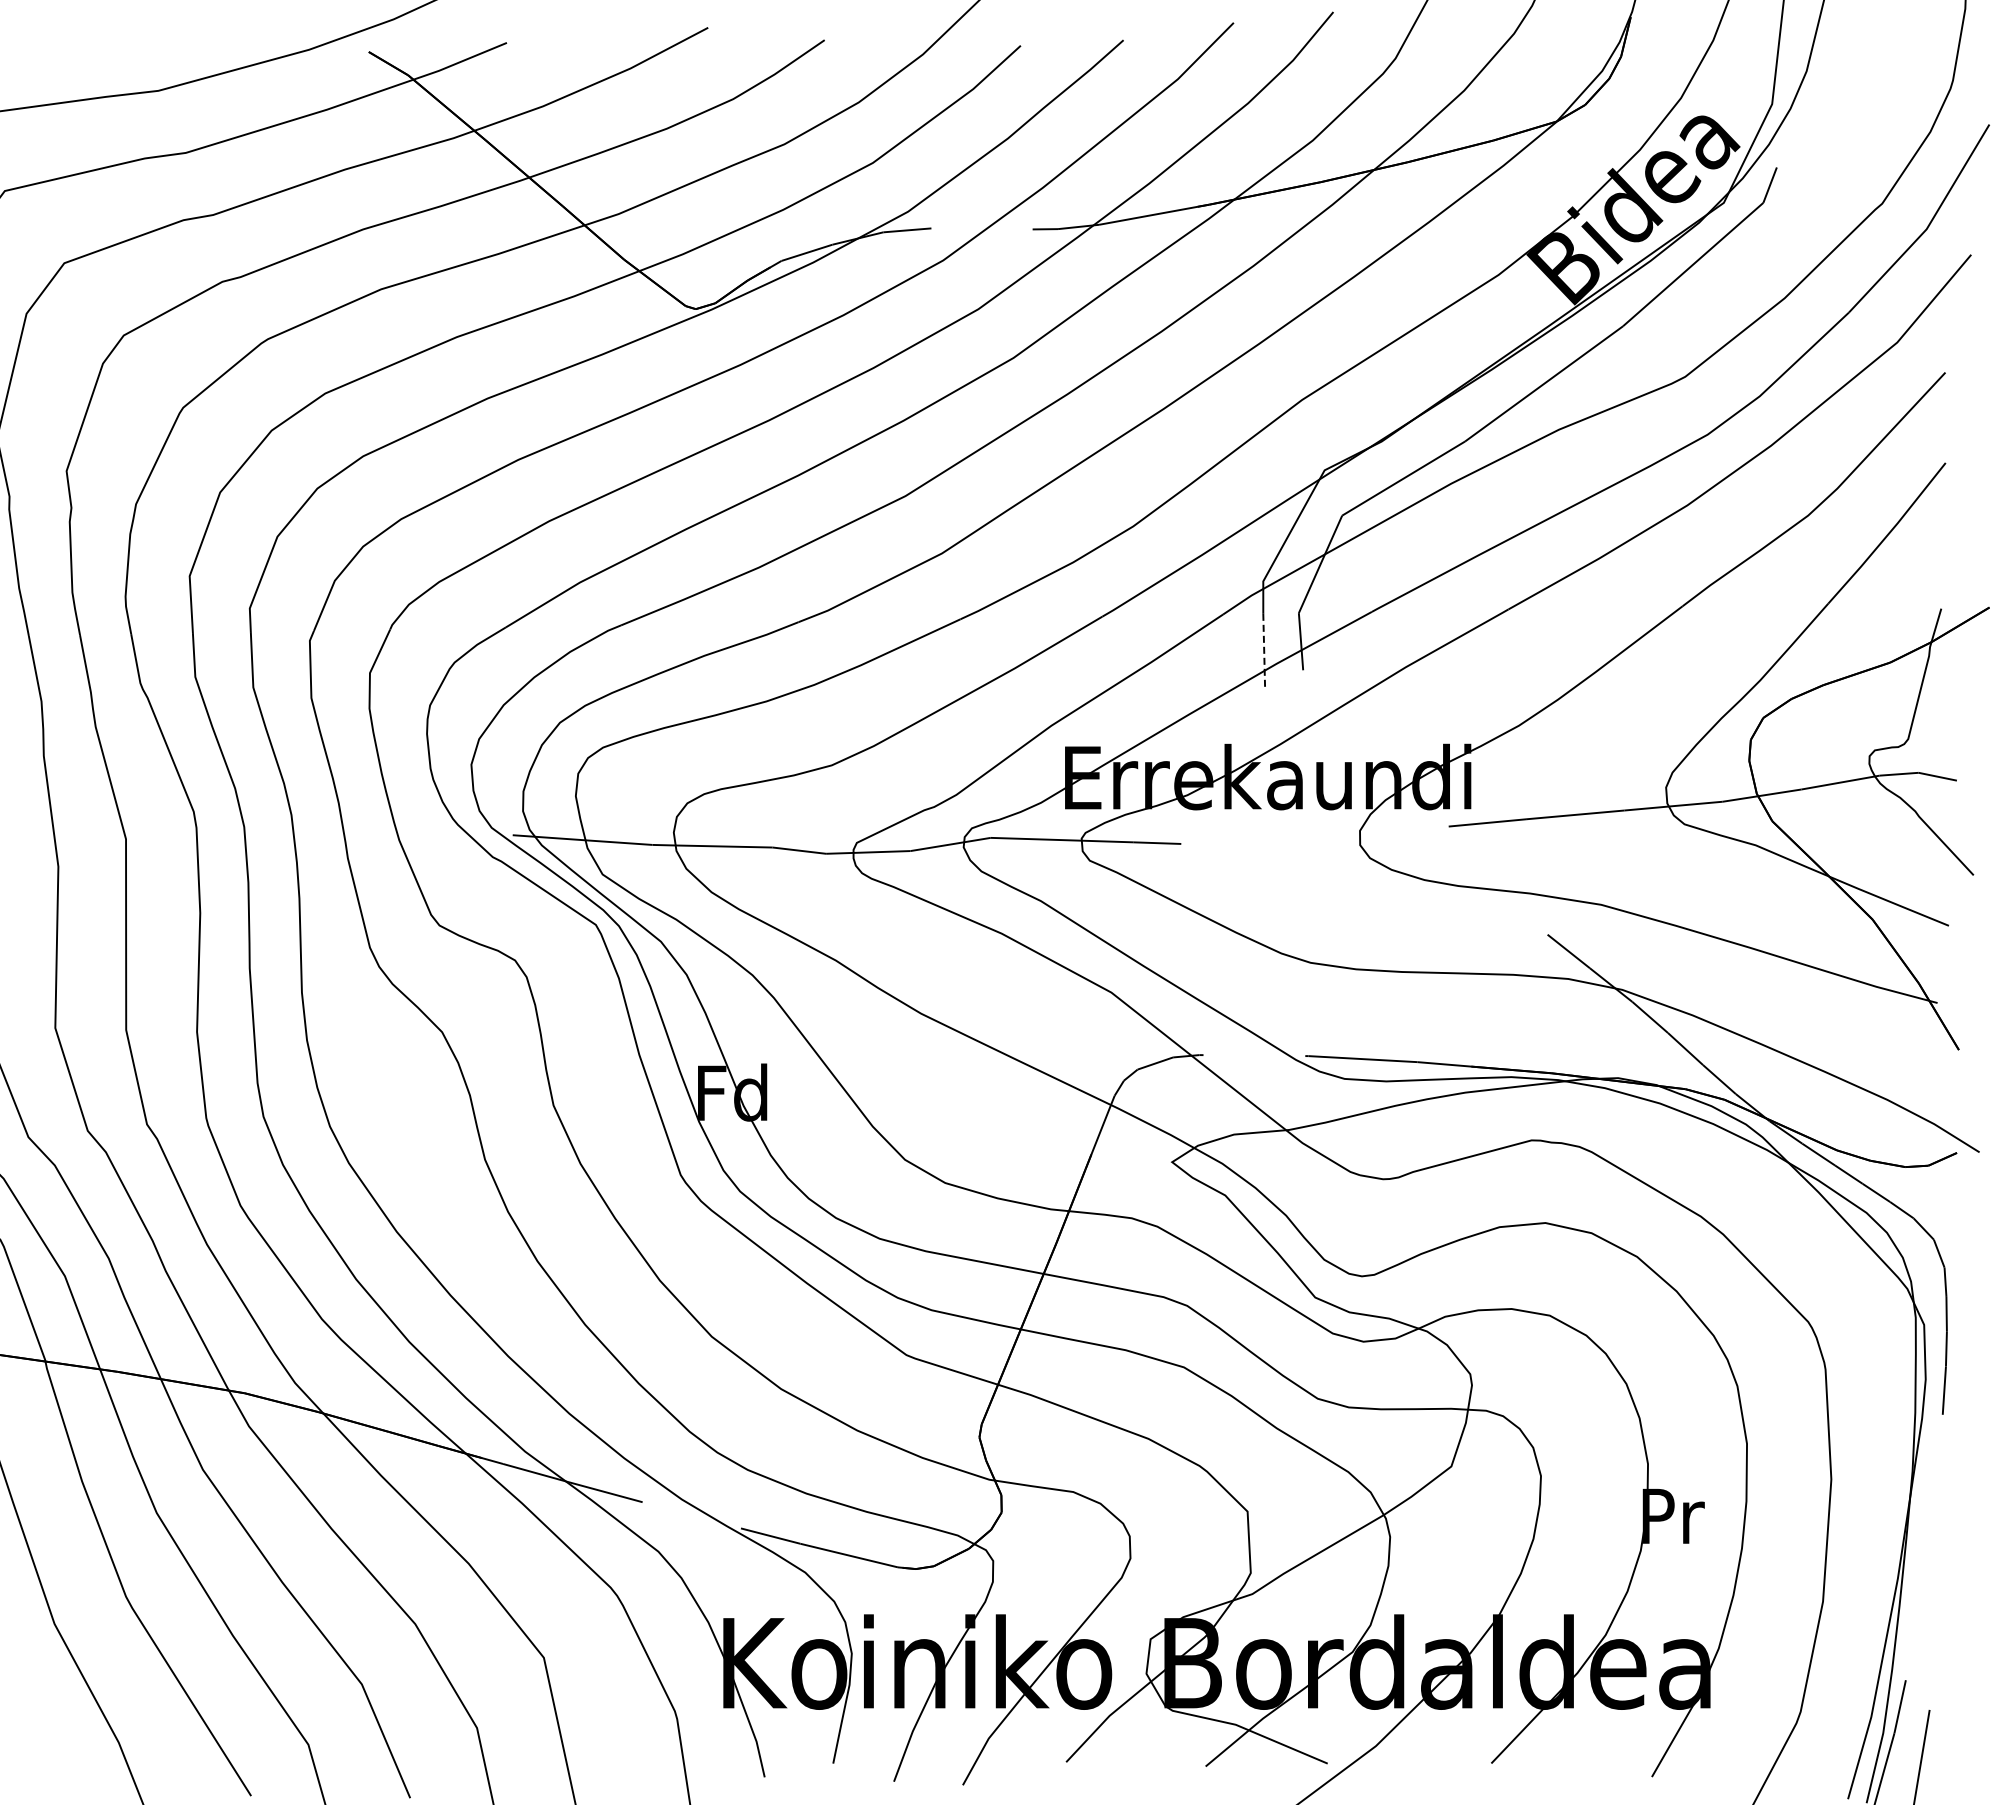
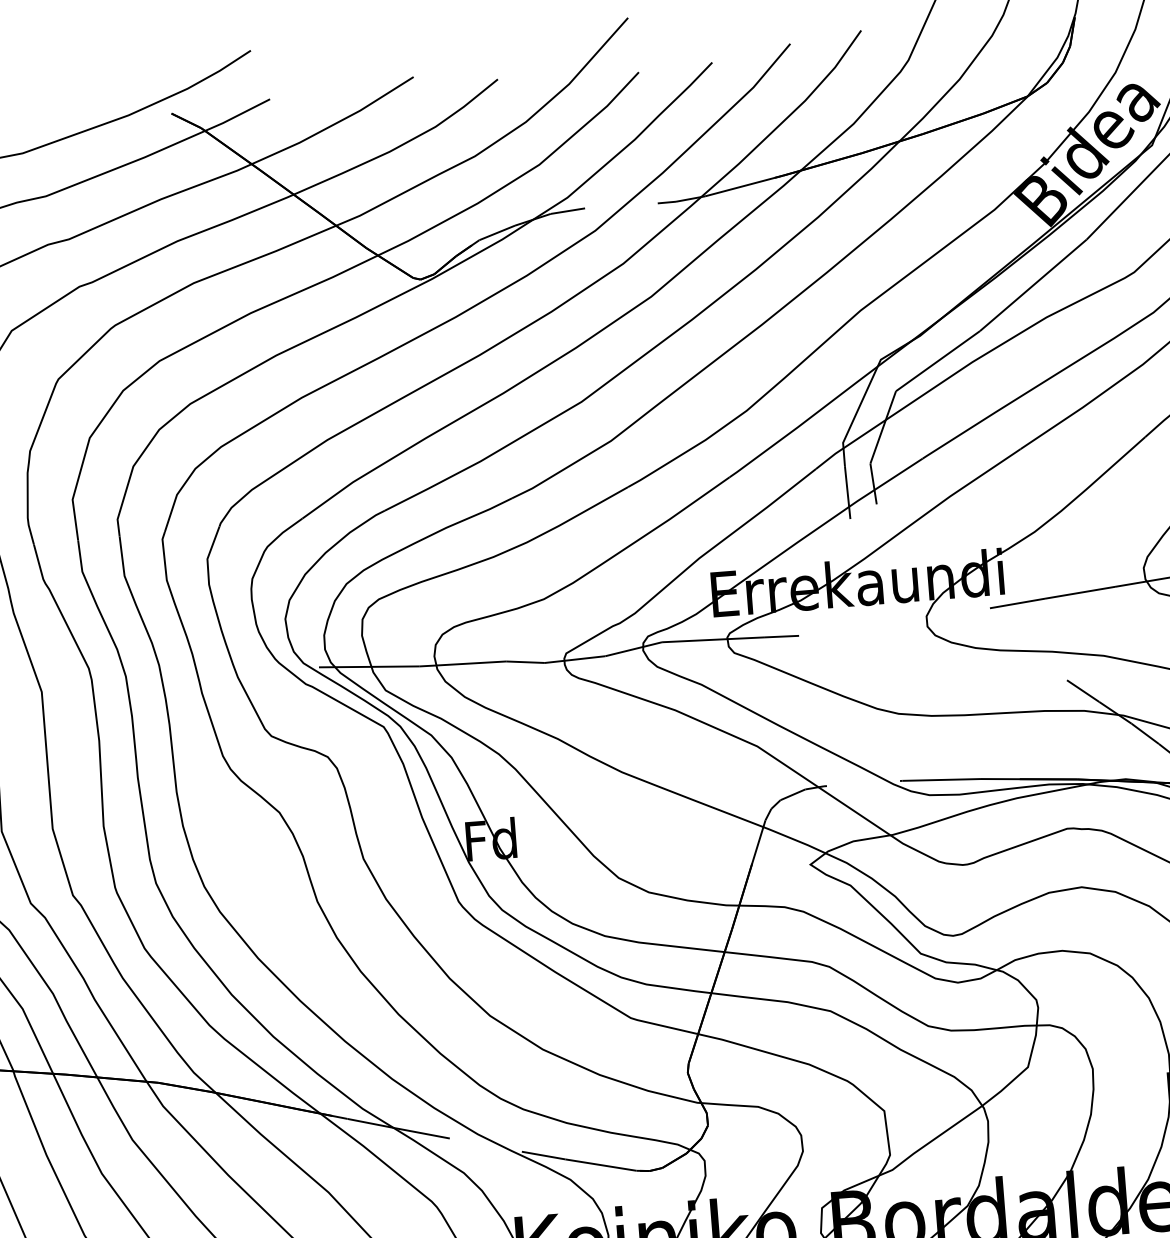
line: (1264, 650) -> (847, 492), dashed -> solid

